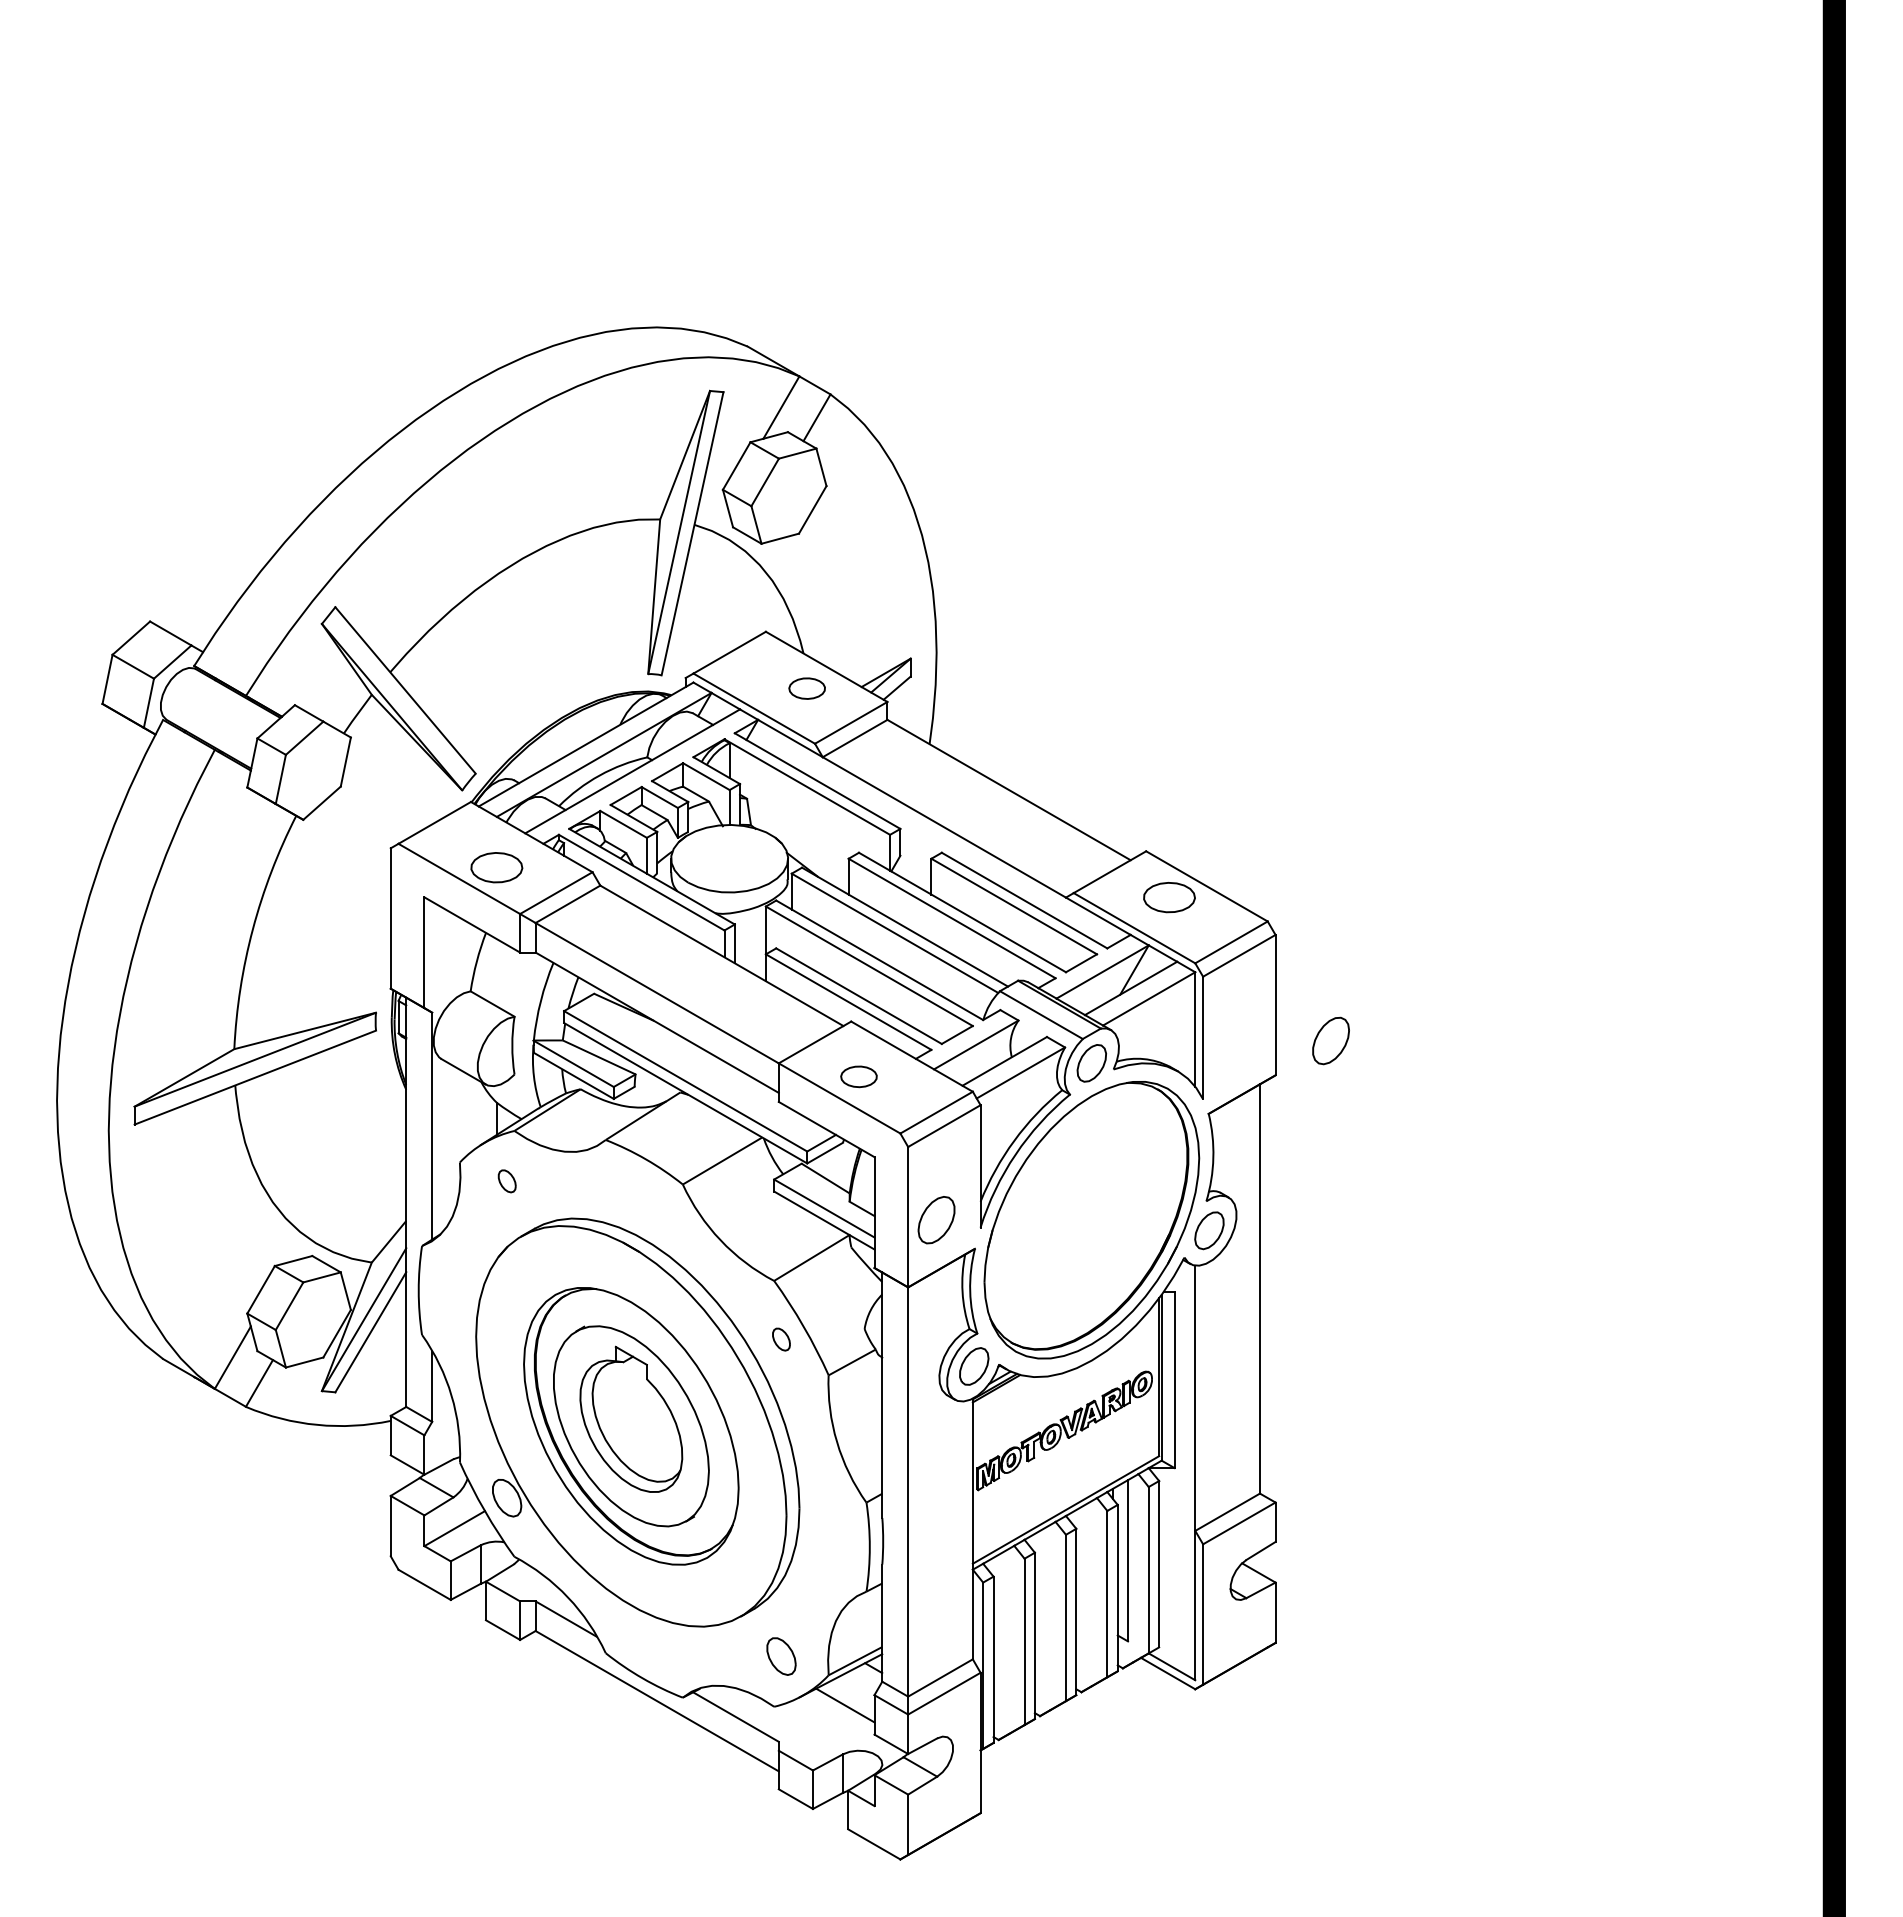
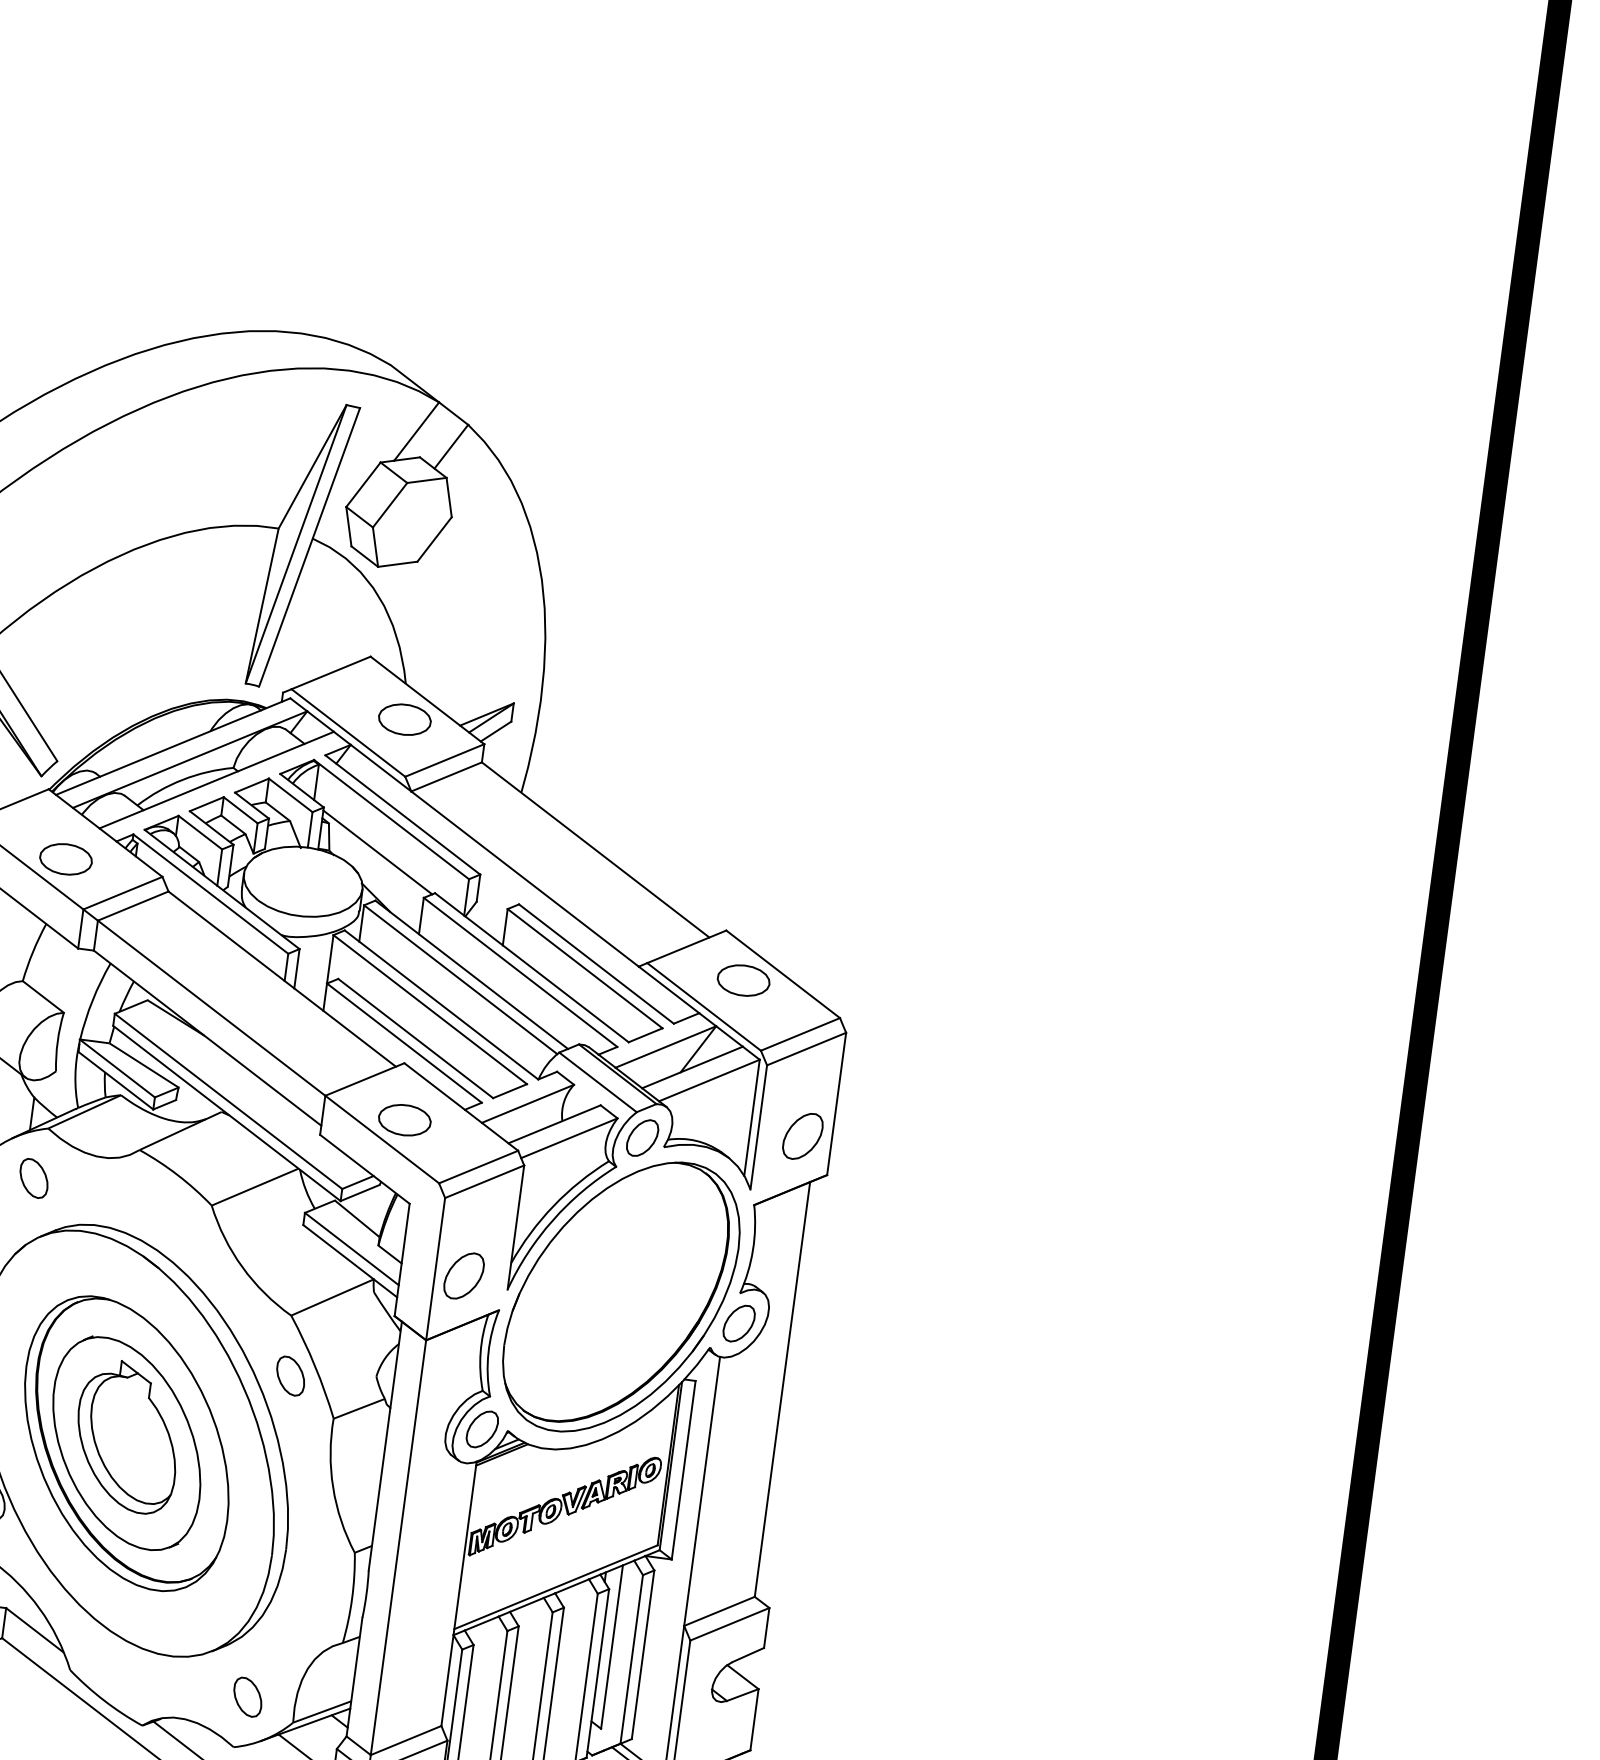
part: (806, 688) -> (404, 719), size x1.43
line: (798, 820) -> (378, 852), added
part: (1330, 1040) -> (802, 1135), moved
part: (858, 1076) -> (404, 1119), size x1.43
part: (507, 1181) -> (34, 1178), size x1.67
part: (781, 1339) -> (290, 1375), size x1.67

